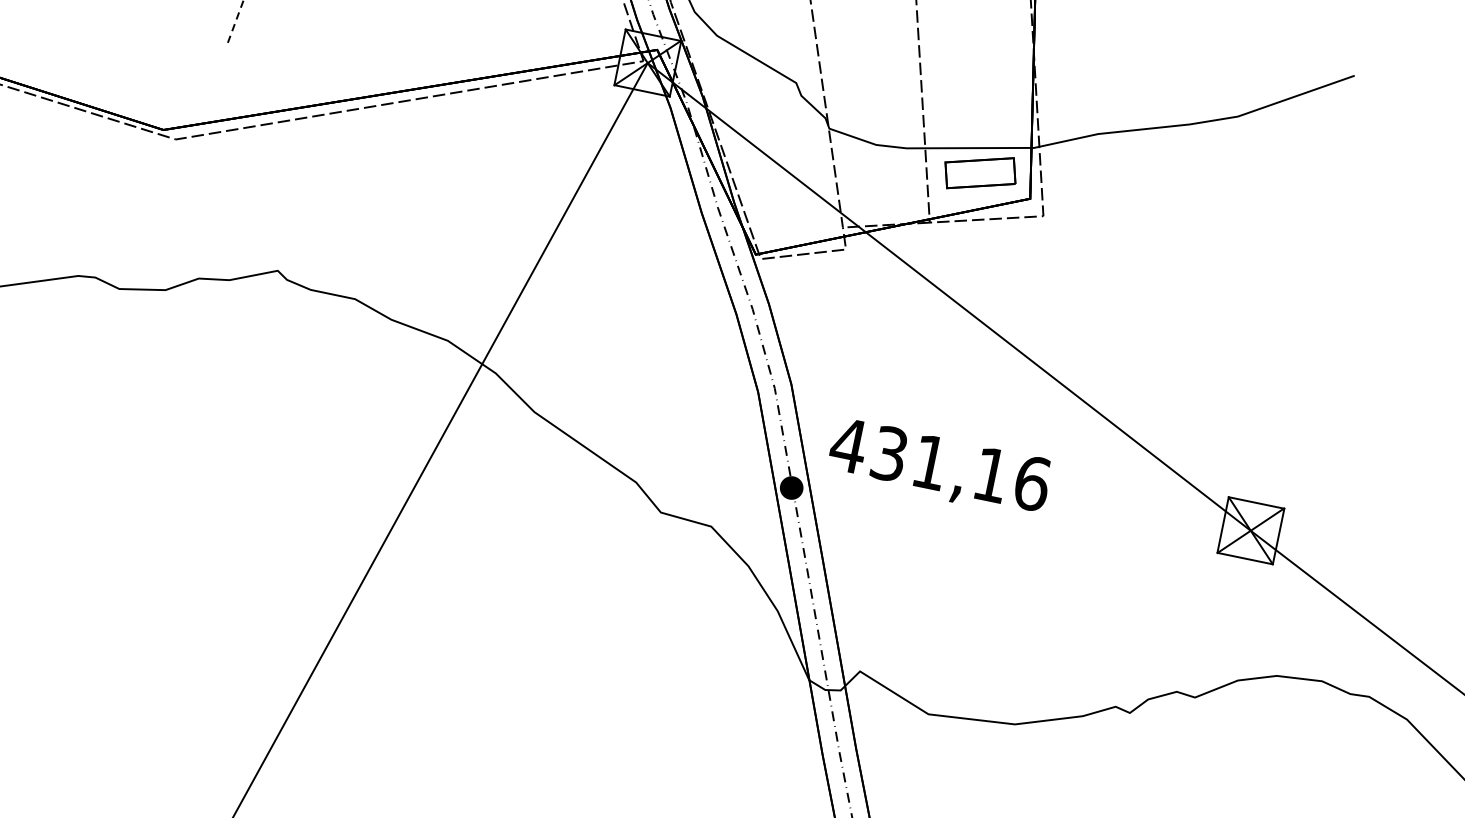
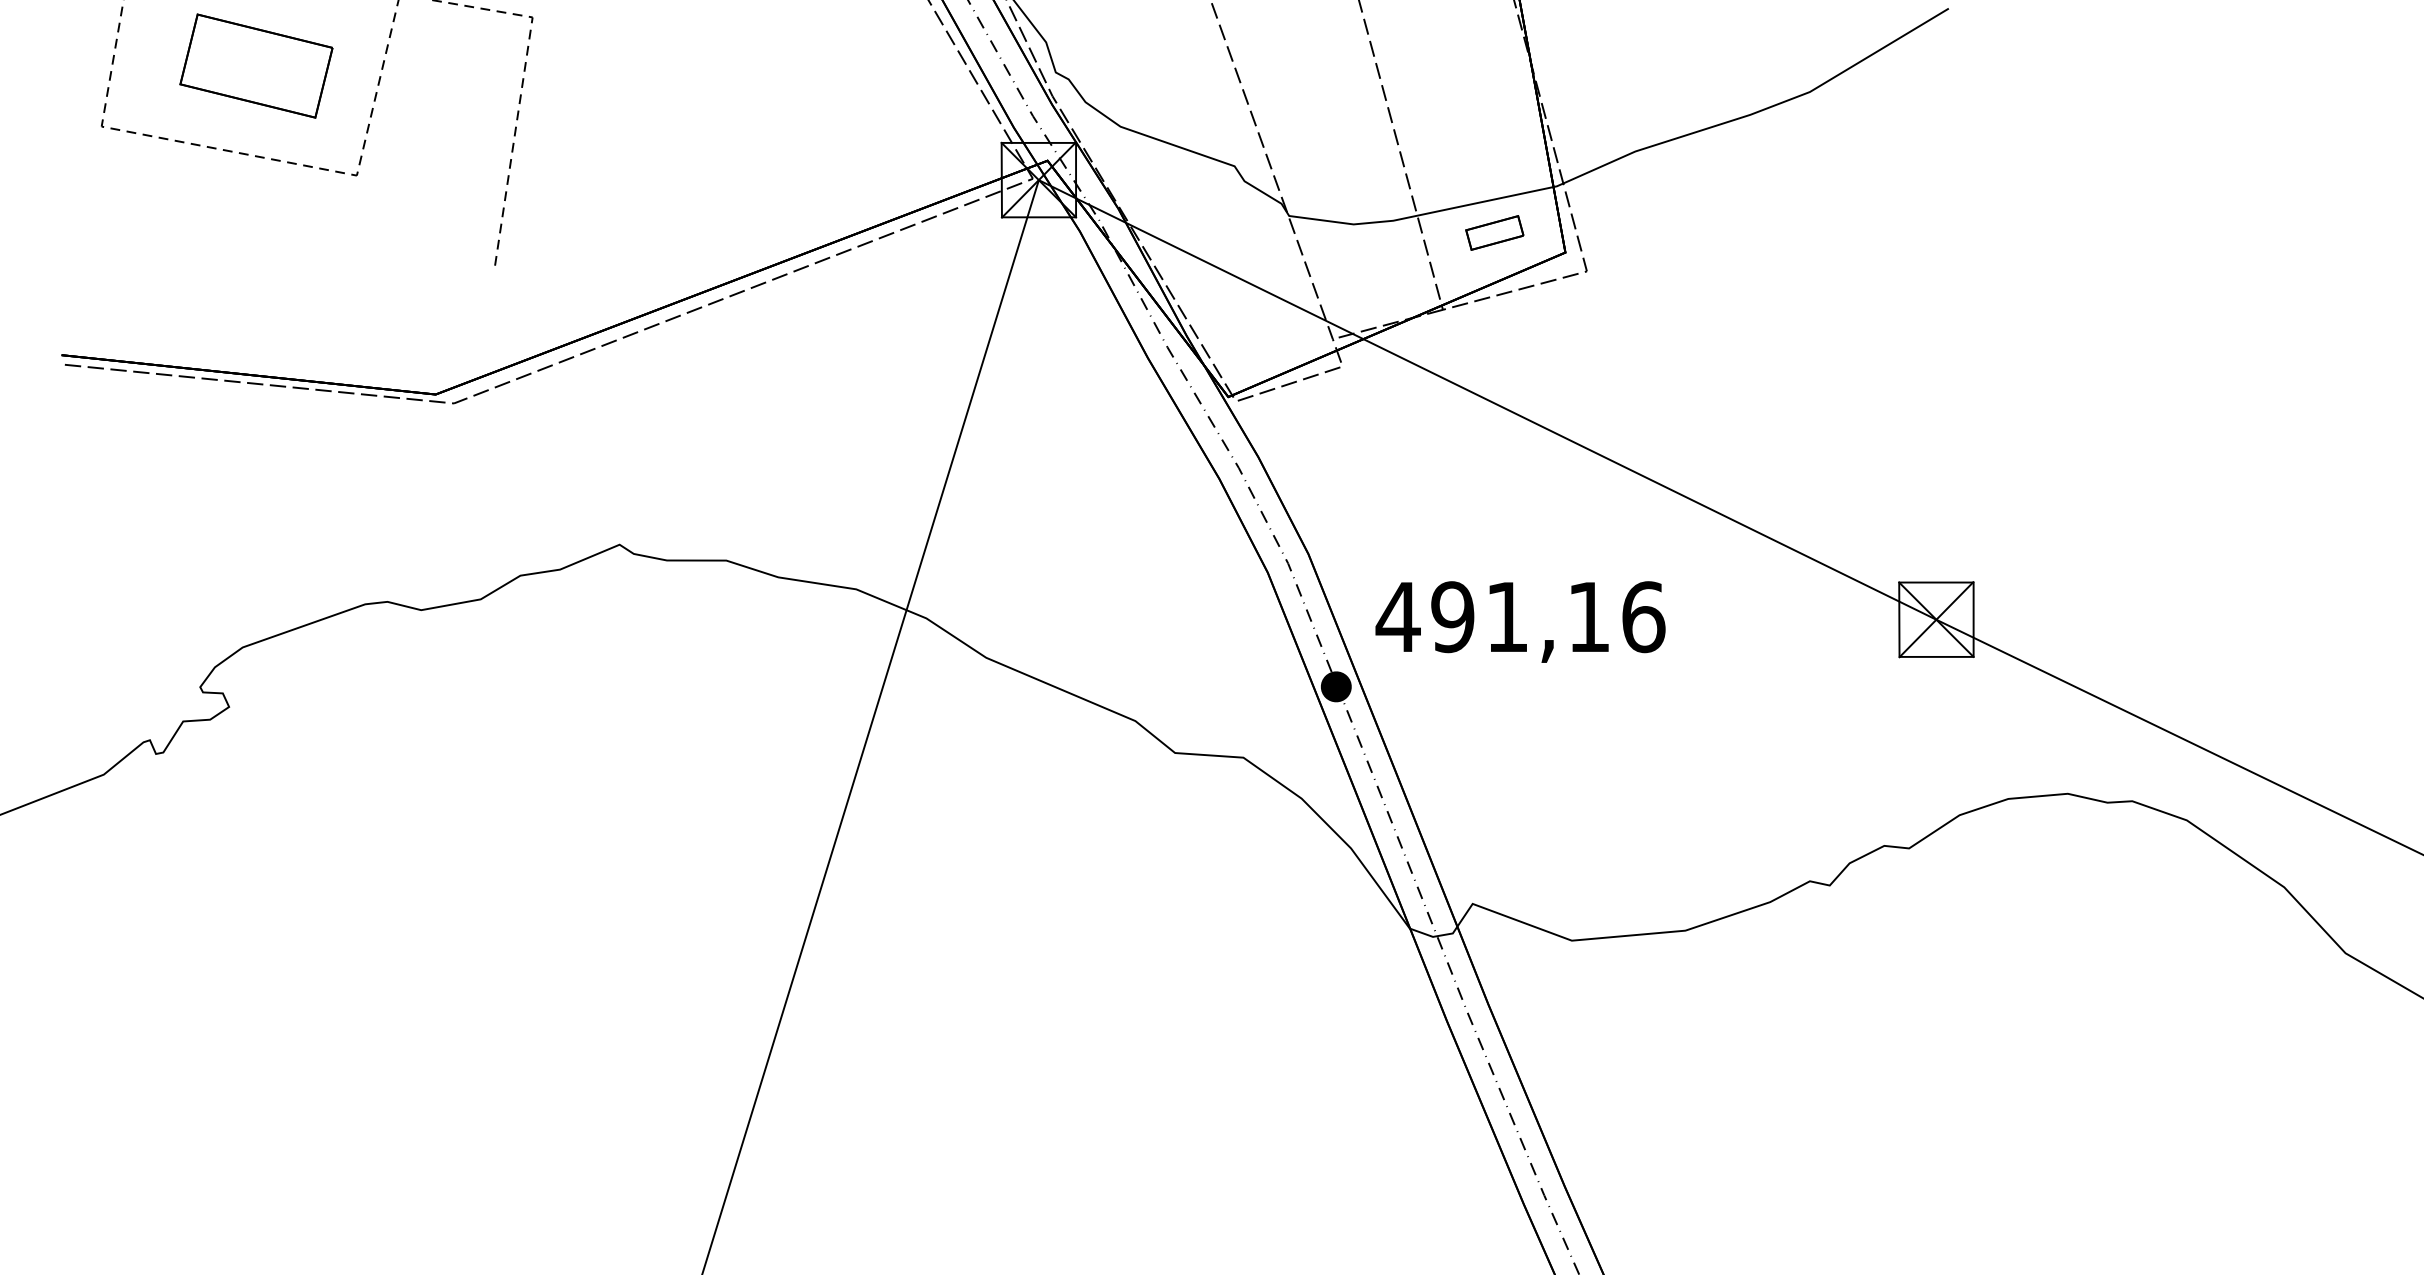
part: (980, 172) -> (1494, 232), size x0.6
text: (889, 454) -> (1452, 617), 431,16 -> 491,16

